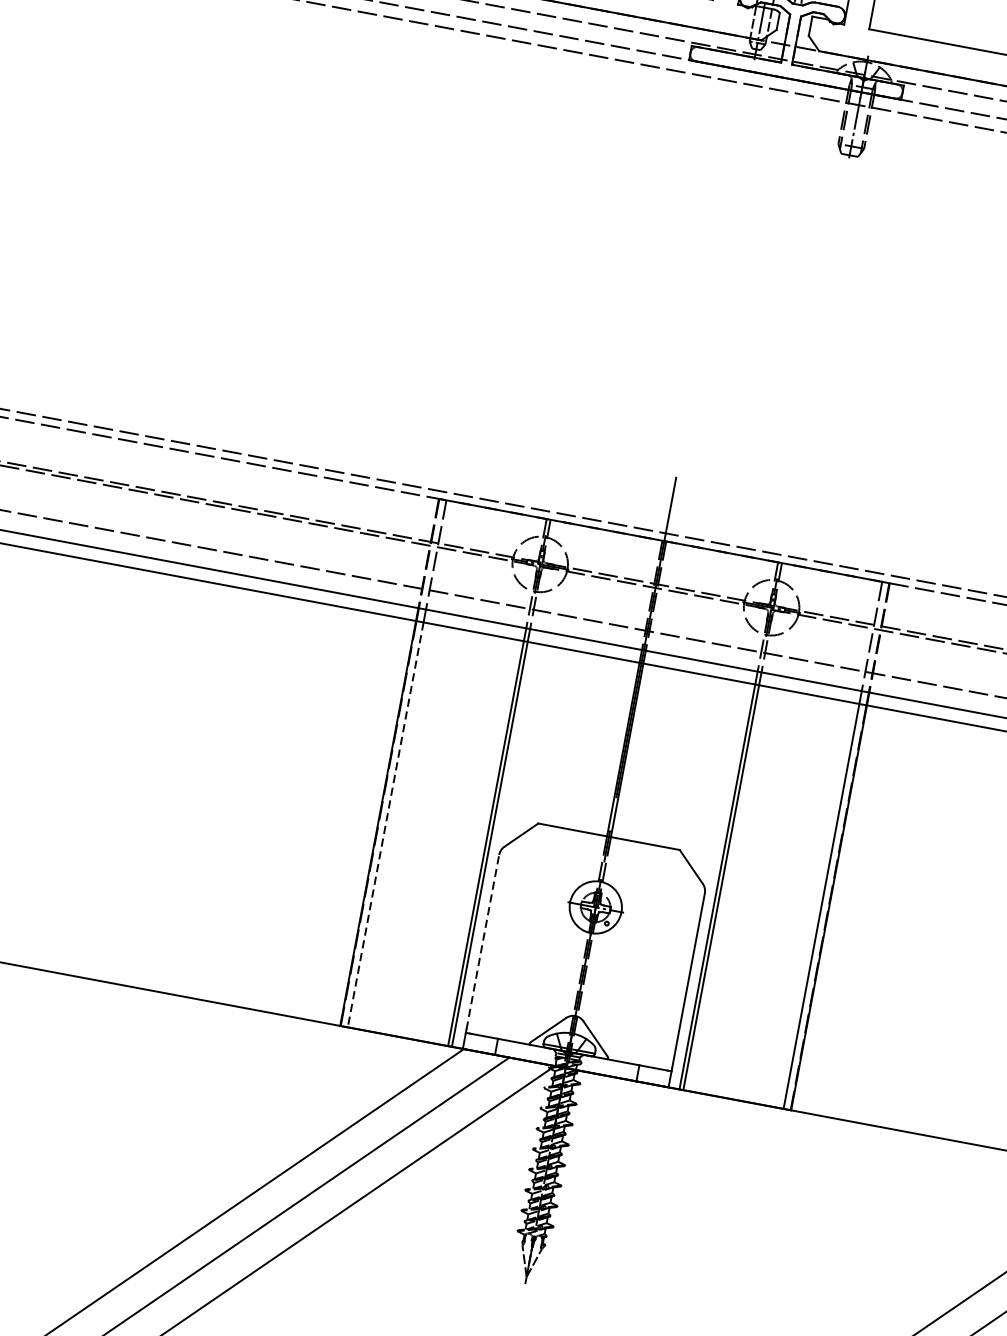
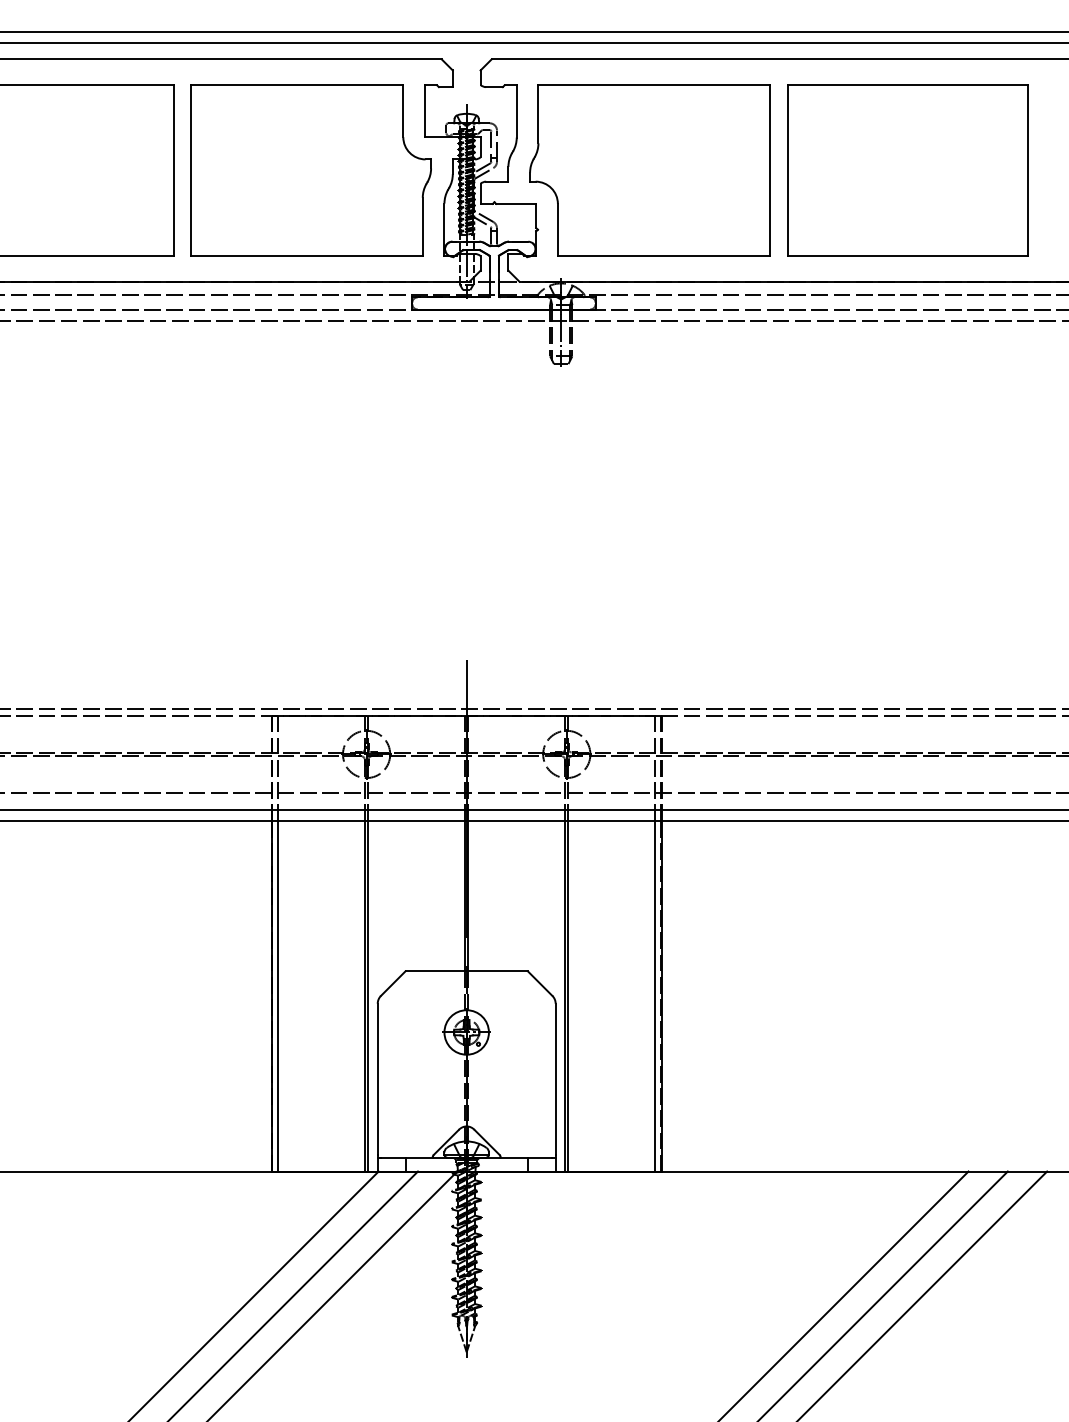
line: (386, 825) -> (278, 996), dashed -> solid
line: (482, 942) -> (377, 1079), dashed -> solid

